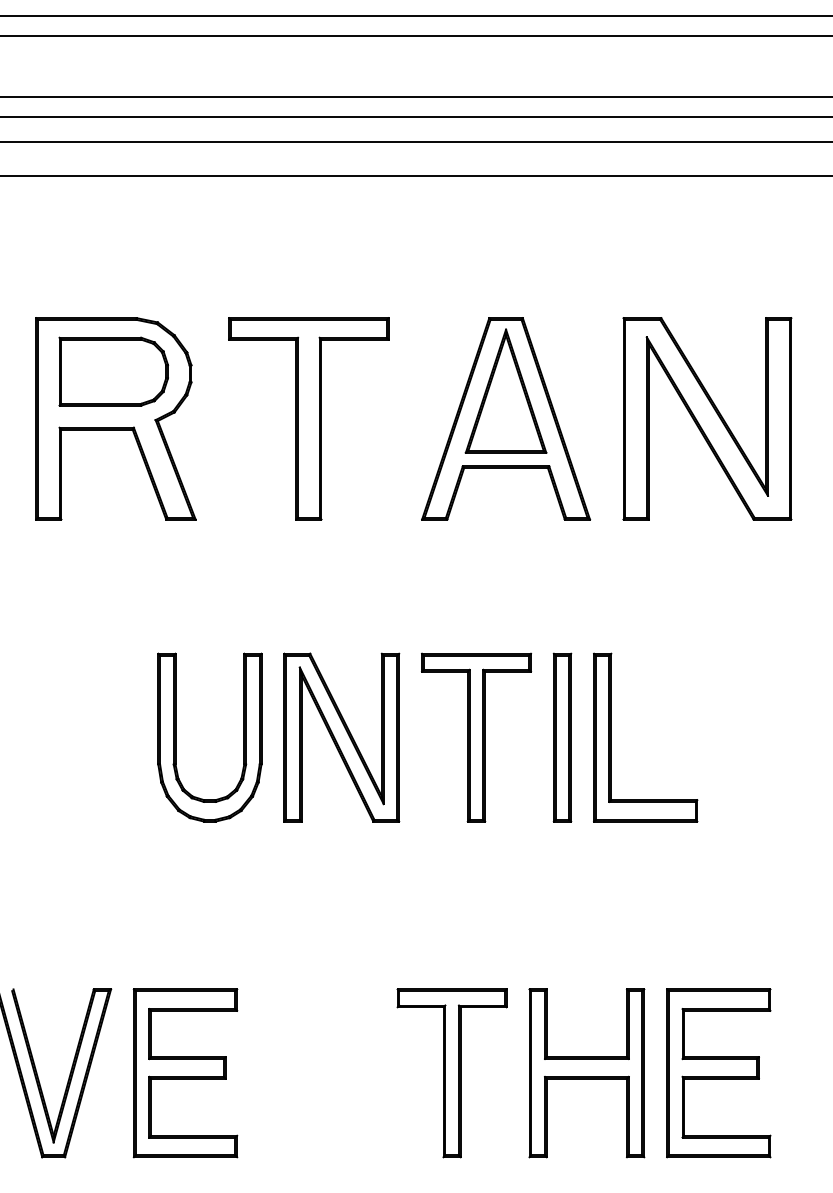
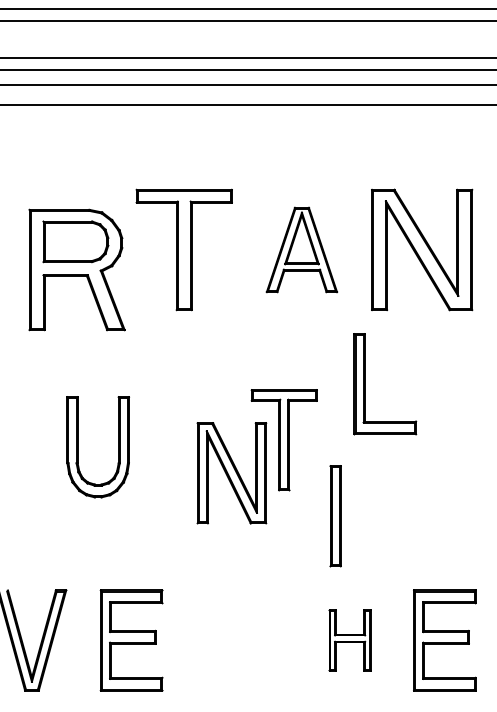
part: (114, 418) -> (76, 269), moved
part: (505, 418) -> (301, 249), size x0.7
part: (176, 738) -> (78, 447), moved
part: (341, 738) -> (231, 473), moved
part: (562, 738) -> (335, 516), moved
part: (612, 738) -> (365, 384), moved
part: (185, 1073) -> (131, 640), moved
part: (451, 1073) -> (269, 640), removed
part: (585, 1073) -> (349, 640), size x0.6
part: (718, 1073) -> (444, 640), moved

